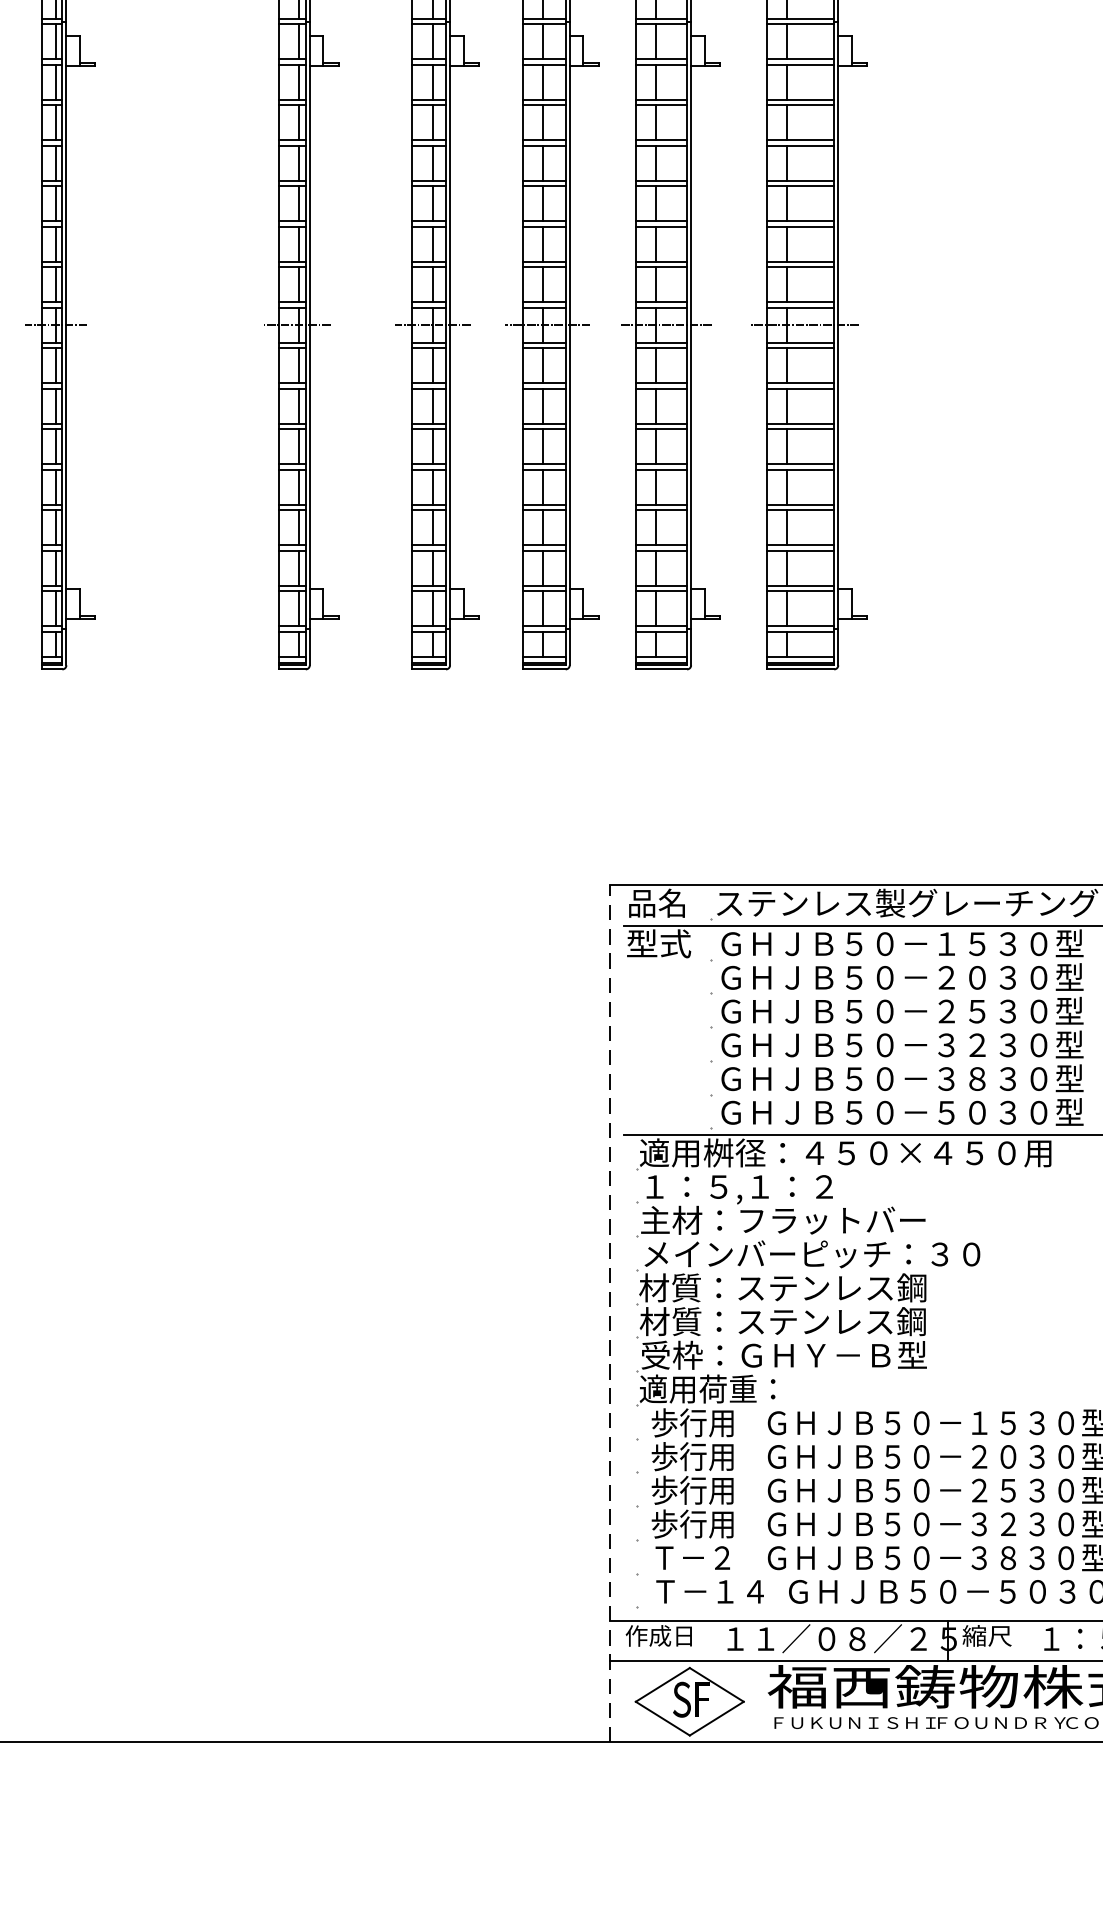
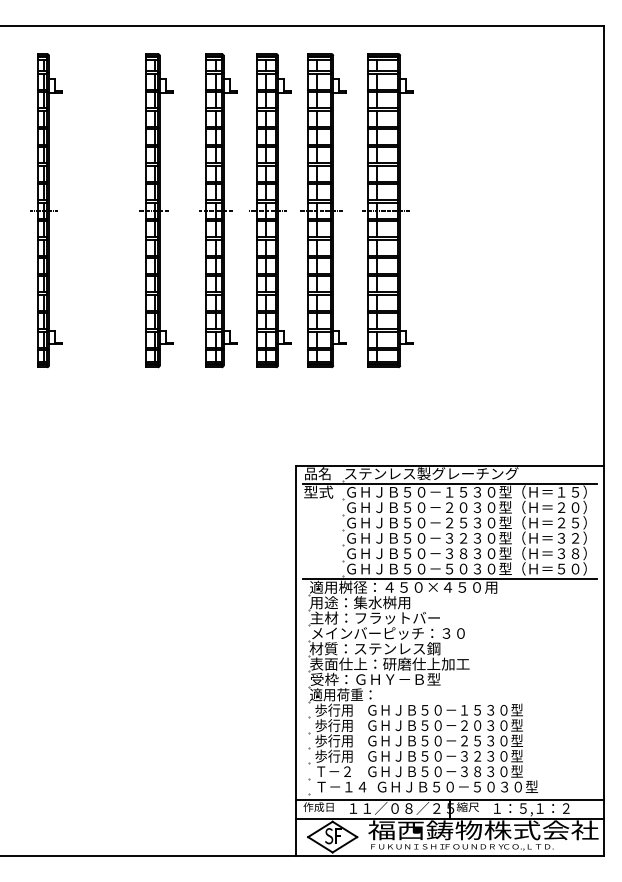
text: (750, 1188) -> (360, 603), １：５,１：２ -> 用途：集水桝用
line: (610, 1313) -> (296, 660), dashed -> solid
text: (814, 1320) -> (389, 663), 材質：ステンレス鋼 -> 表面仕上：研磨仕上加工

